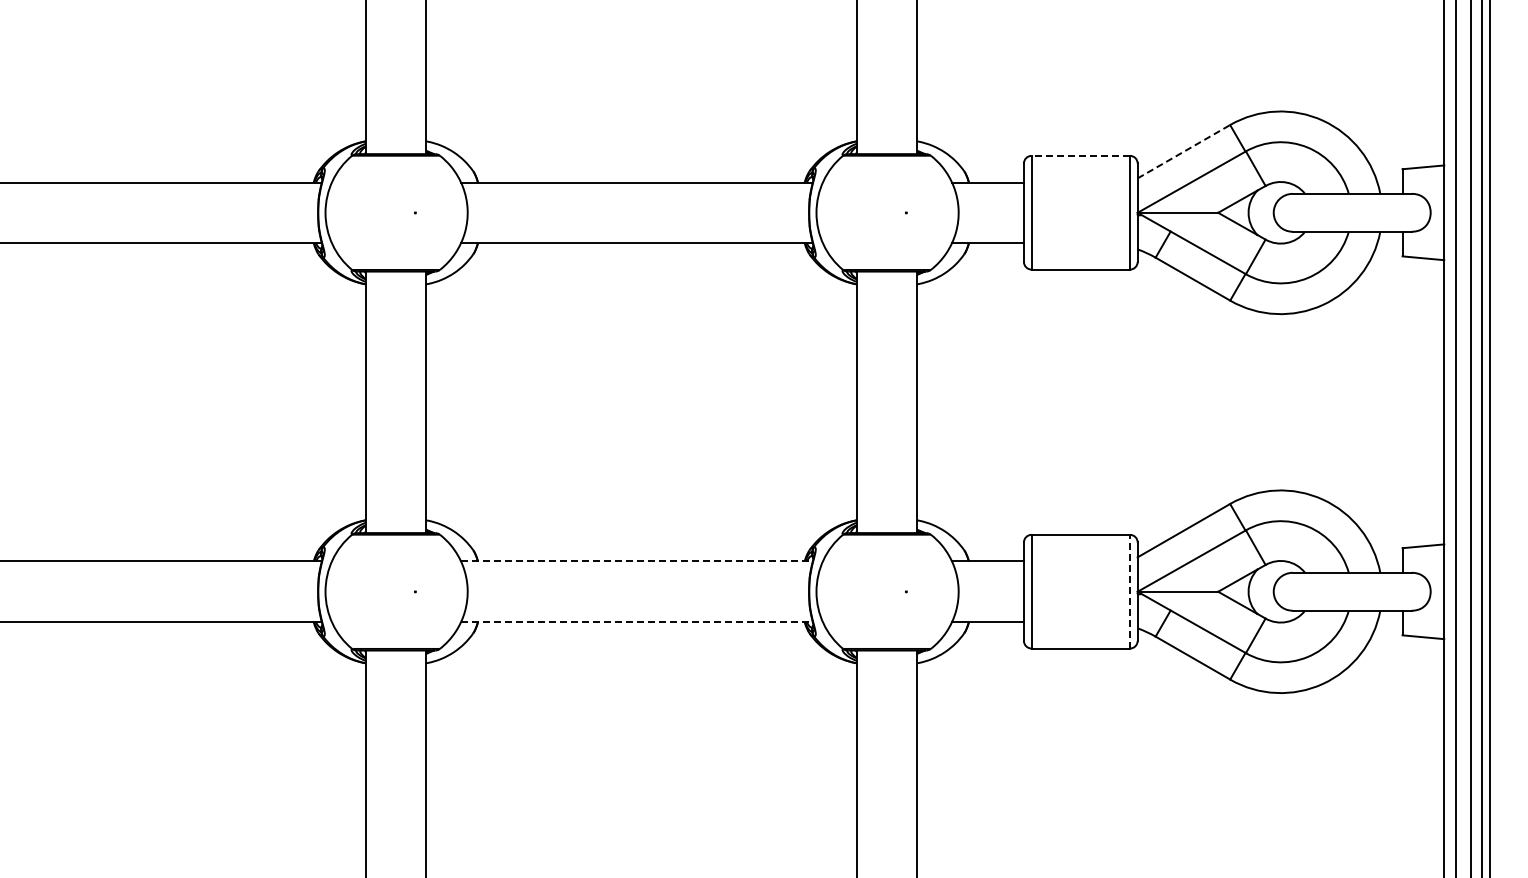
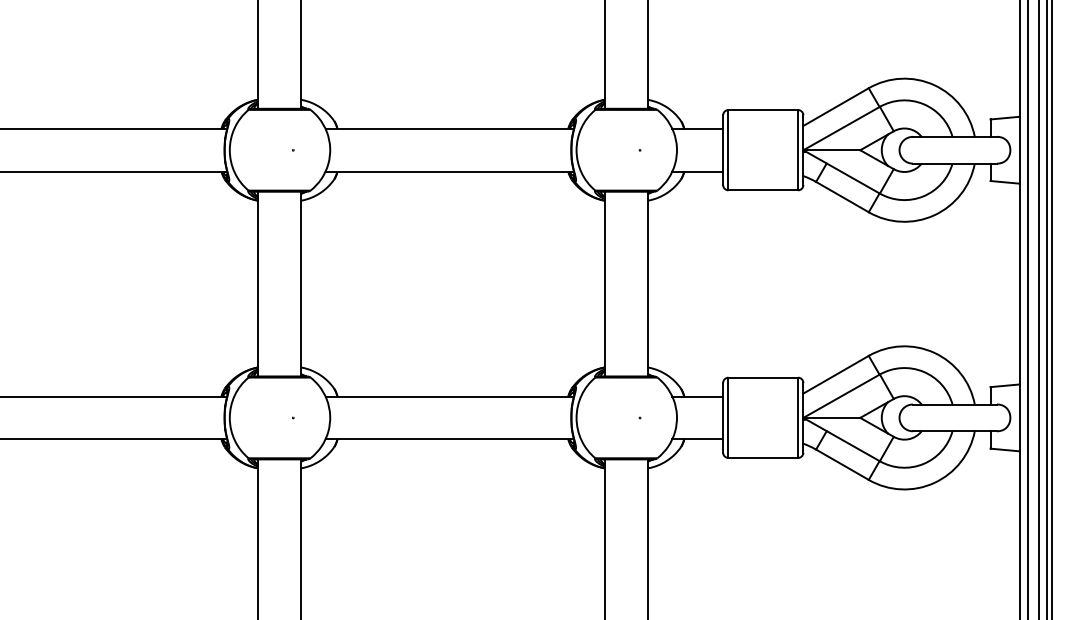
line: (1184, 151) -> (836, 106), dashed -> solid
line: (1080, 155) -> (763, 109), dashed -> solid
line: (636, 561) -> (449, 396), dashed -> solid
line: (1130, 591) -> (798, 417), dashed -> solid
line: (636, 622) -> (449, 439), dashed -> solid

